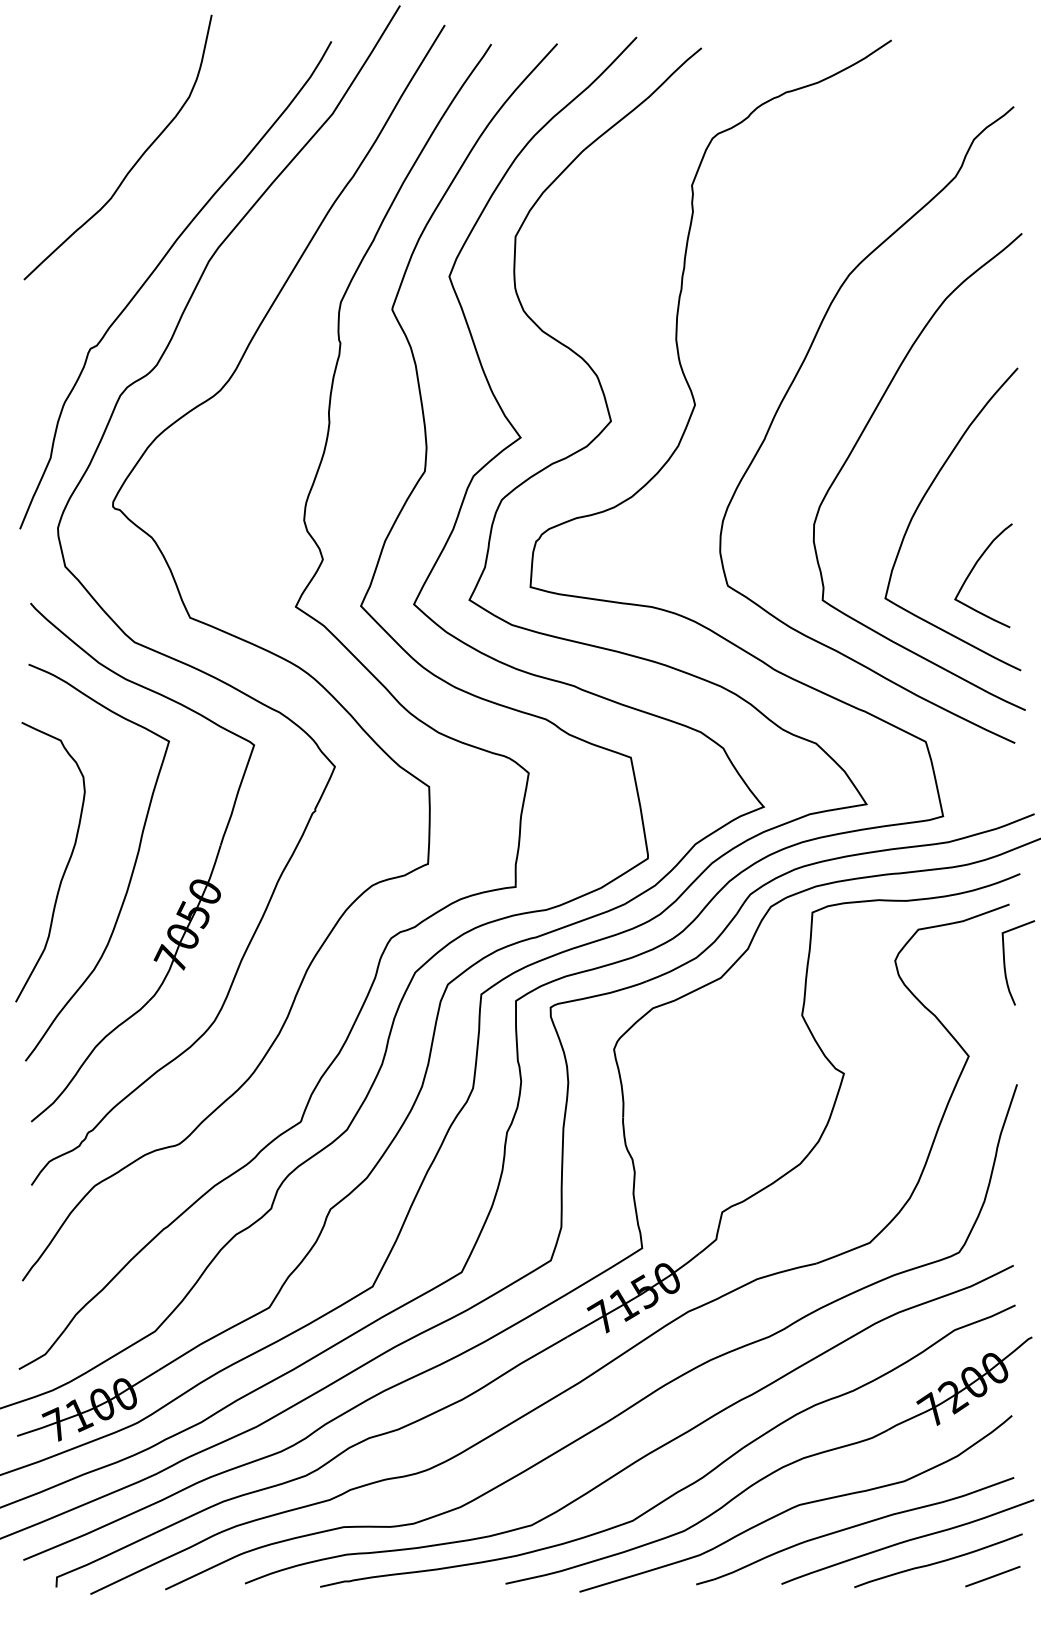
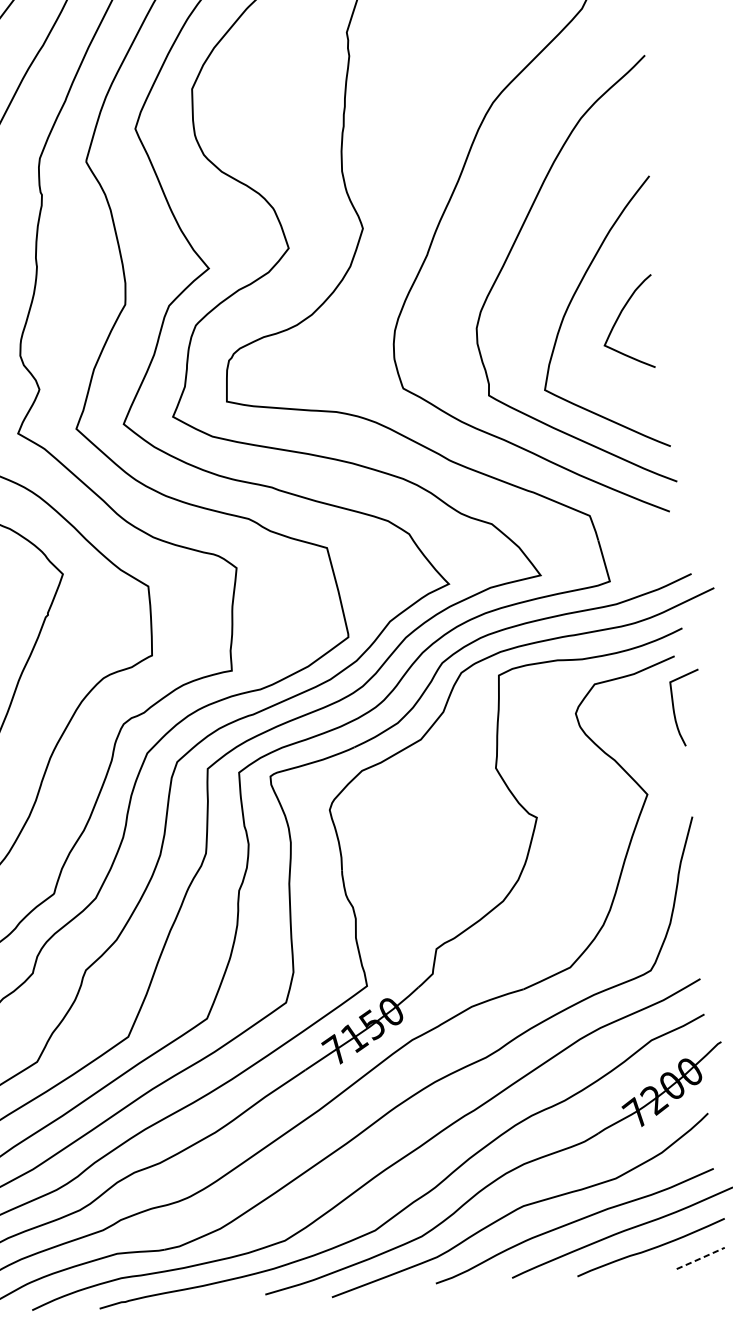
curve: (974, 568) -> (620, 316), moved
line: (992, 1576) -> (700, 1258), solid -> dashed

